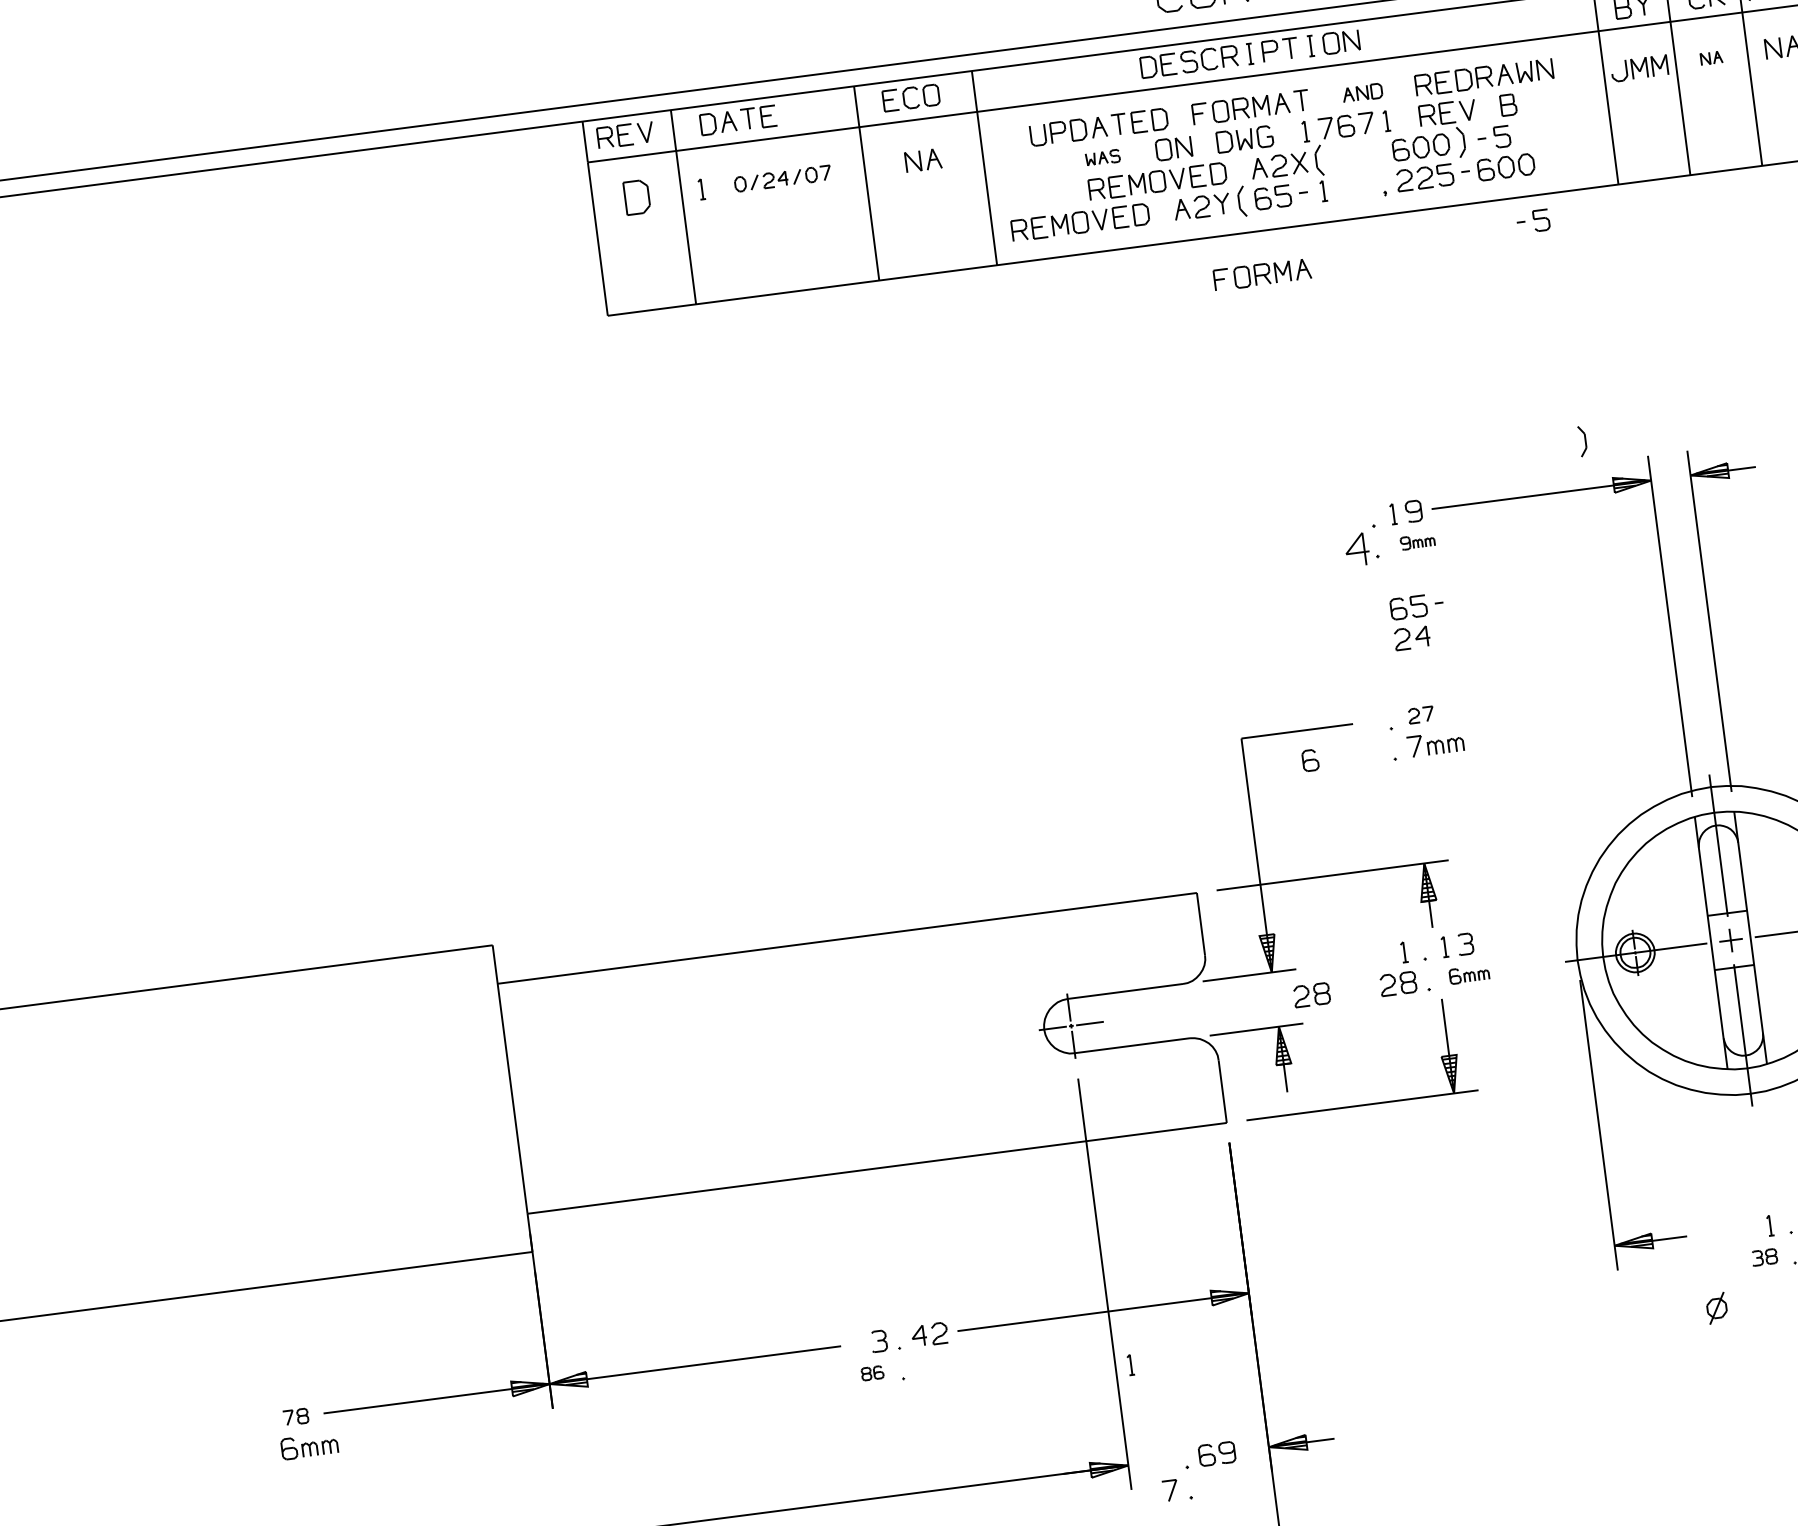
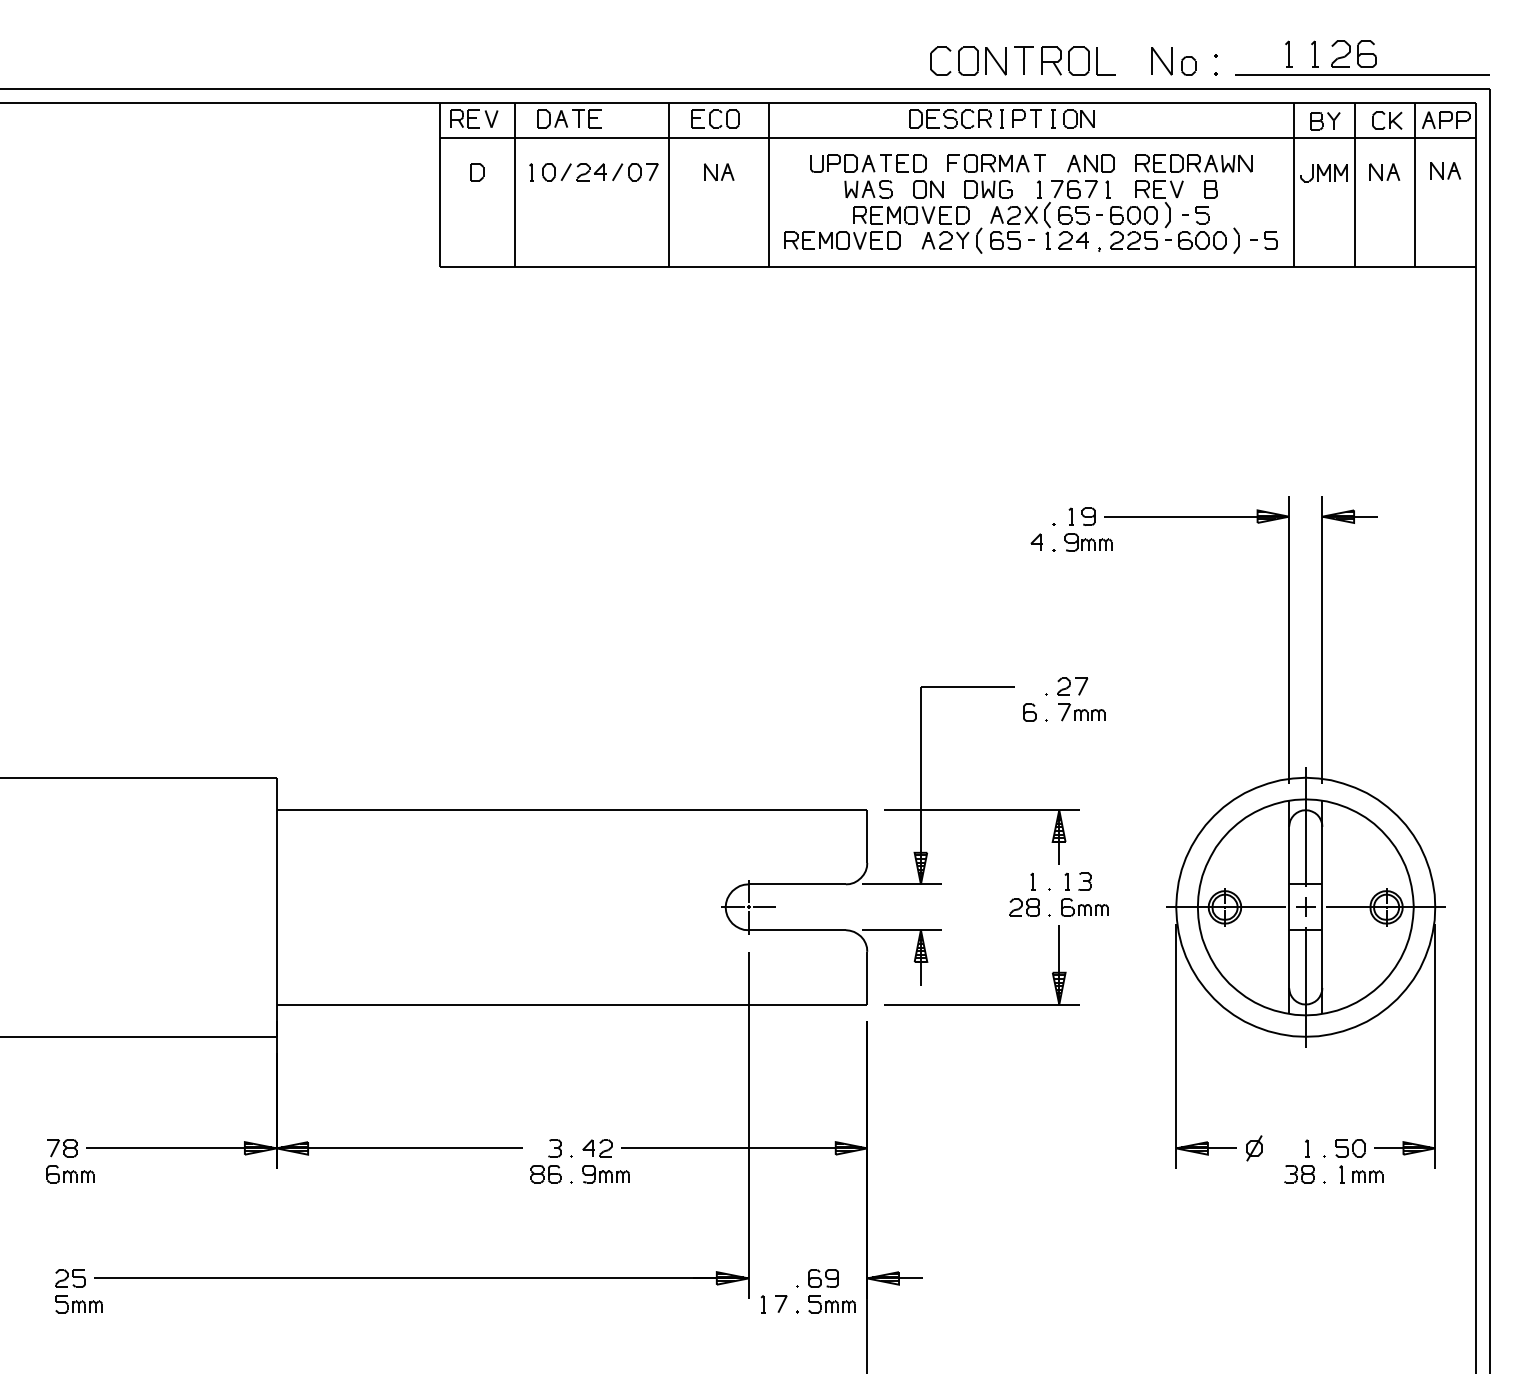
part: (1711, 58) -> (1384, 172), size x1.67
part: (1361, 92) -> (1090, 163), size x1.43
part: (1102, 157) -> (868, 189), size x1.67
part: (783, 178) -> (600, 172), size x1.43
part: (637, 197) -> (477, 172), size x0.62
part: (1532, 221) -> (1263, 240), moved
part: (1262, 274) -> (988, 303), removed
part: (1582, 441) -> (1236, 240), moved
part: (1417, 541) -> (1088, 542), size x1.67
part: (1355, 548) -> (1036, 541), size x0.62
part: (1418, 621) -> (1080, 227), moved
part: (1420, 714) -> (1072, 686), size x1.43
part: (1310, 760) -> (1029, 712), moved
part: (1469, 974) -> (1084, 907), size x1.43
part: (1311, 995) -> (951, 907), removed
part: (1764, 1257) -> (1299, 1174), size x1.43
part: (1717, 1308) -> (1254, 1148), moved
part: (943, 1364) -> (605, 1174), added
part: (1129, 1365) -> (762, 1304), moved
part: (872, 1373) -> (545, 1174), size x1.67
part: (296, 1417) -> (62, 1148), size x1.43
part: (1230, 1483) -> (831, 1304), added

